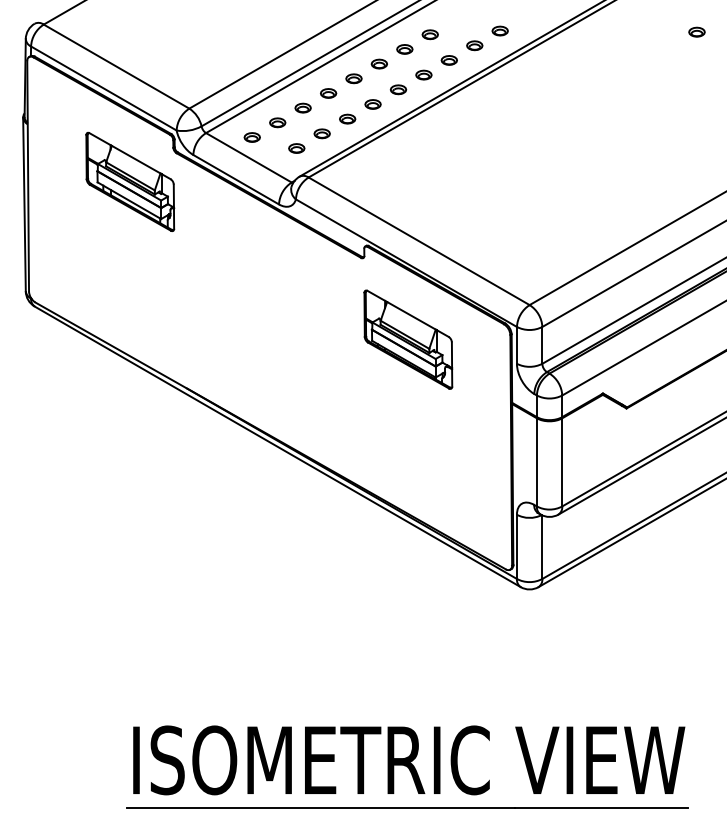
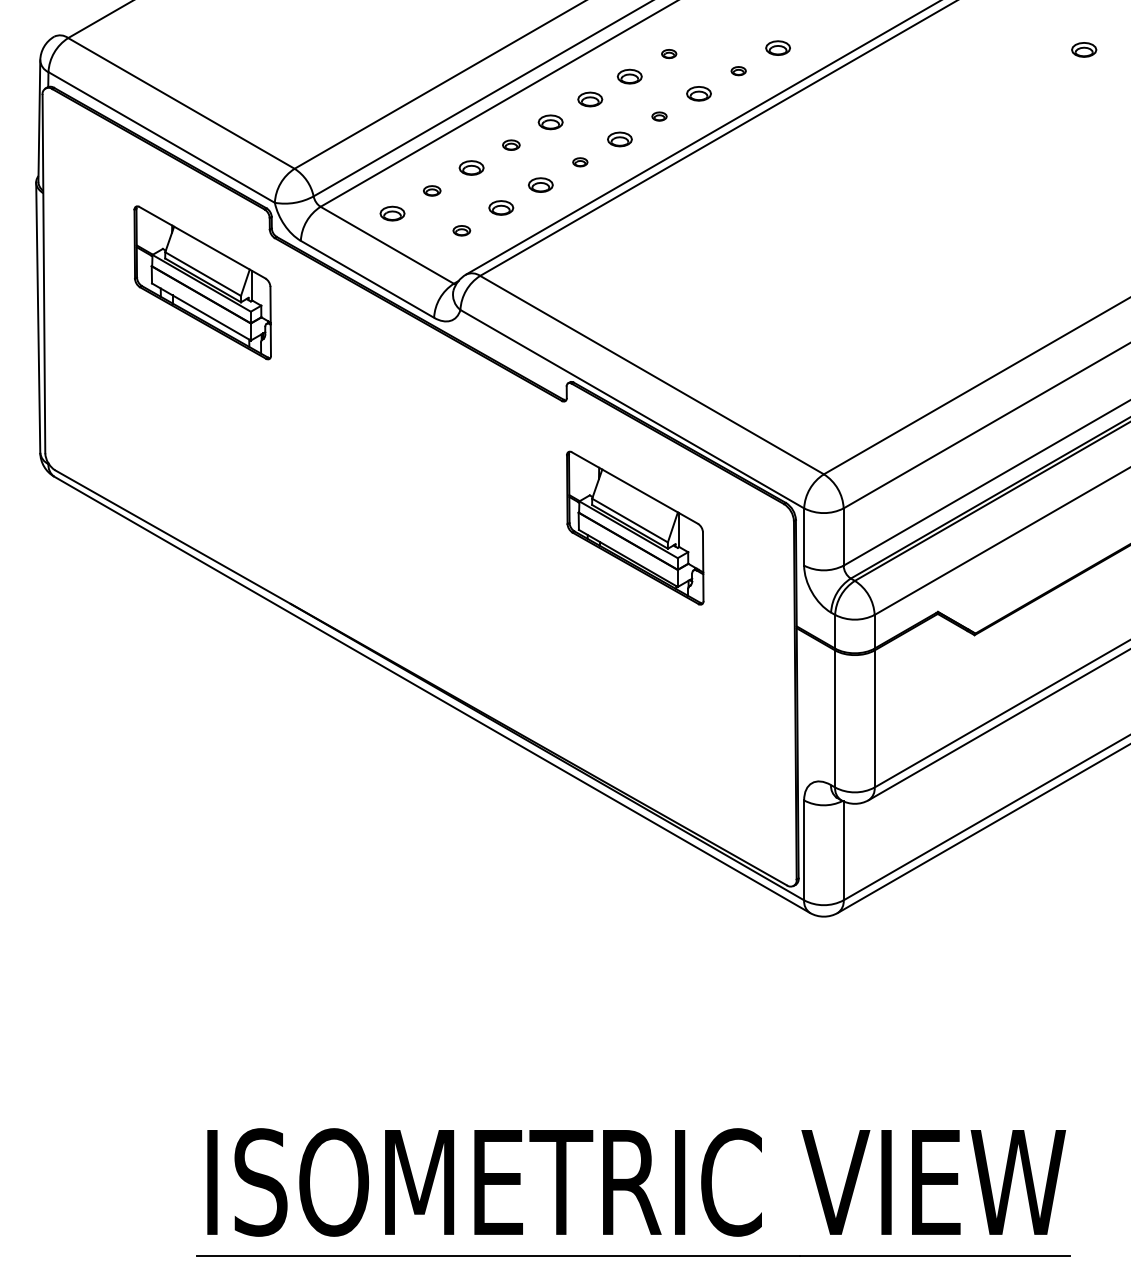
part: (429, 34) -> (668, 53), size x0.6
part: (474, 45) -> (738, 70), size x0.6
part: (423, 74) -> (658, 115), size x0.6
part: (328, 93) -> (511, 145), size x0.7
part: (372, 104) -> (579, 162), size x0.6
part: (277, 122) -> (431, 190), size x0.7
part: (296, 148) -> (461, 230), size x0.7

